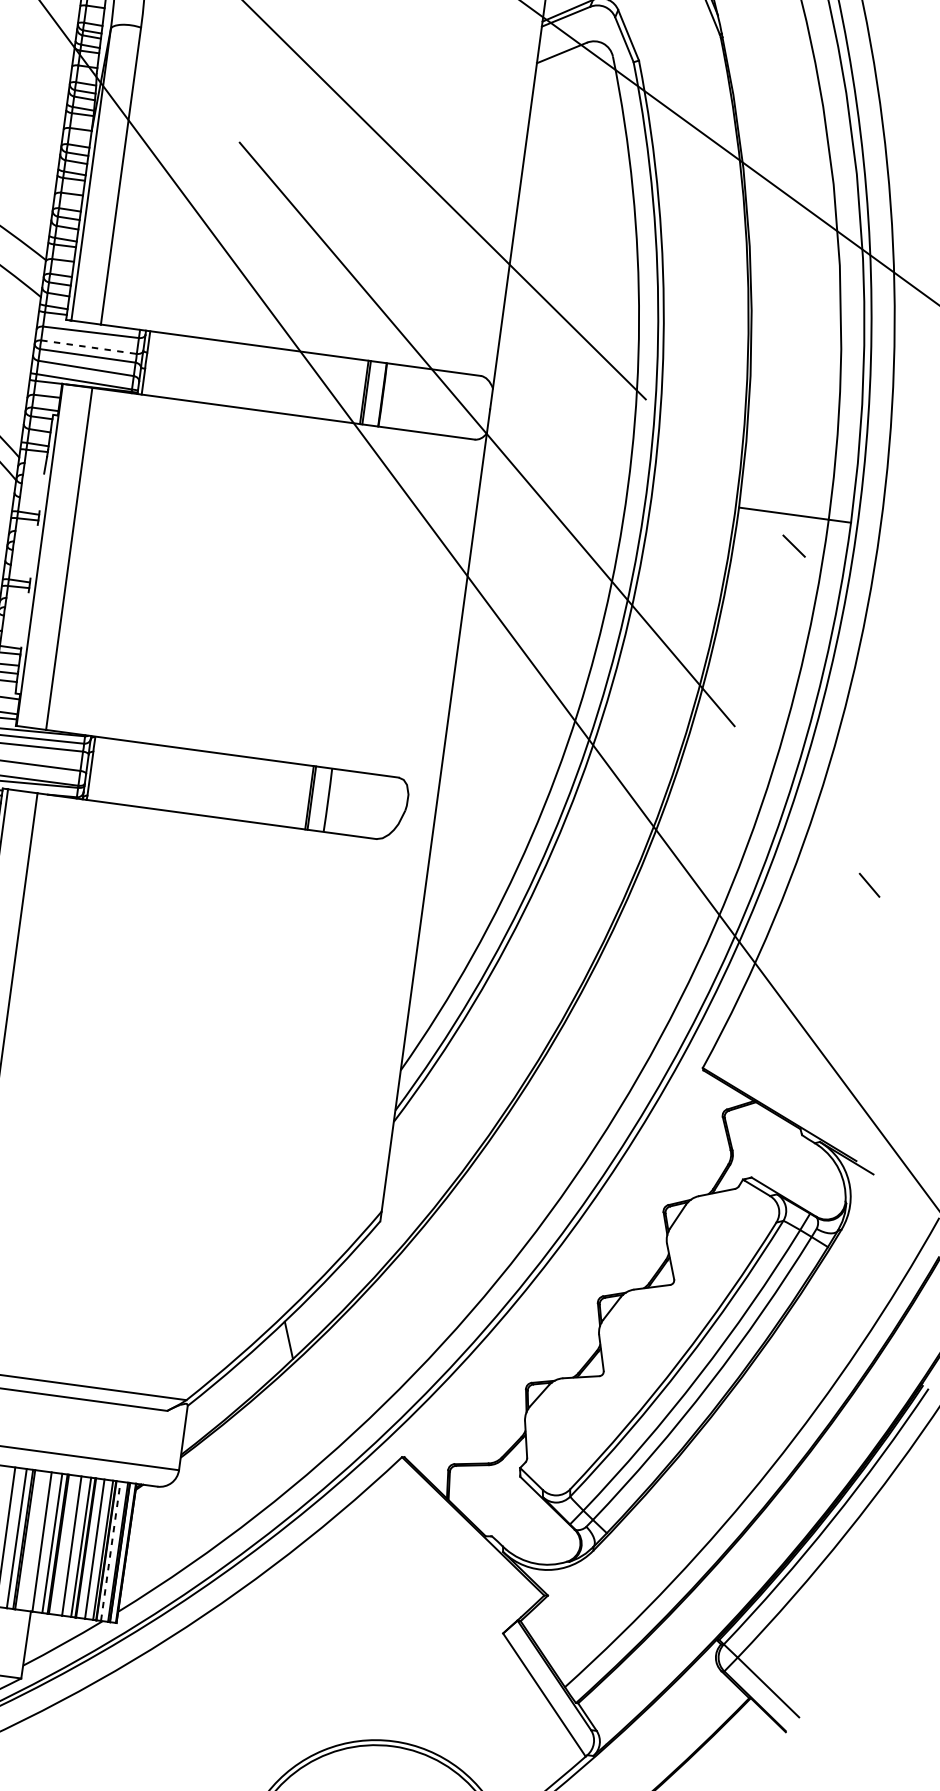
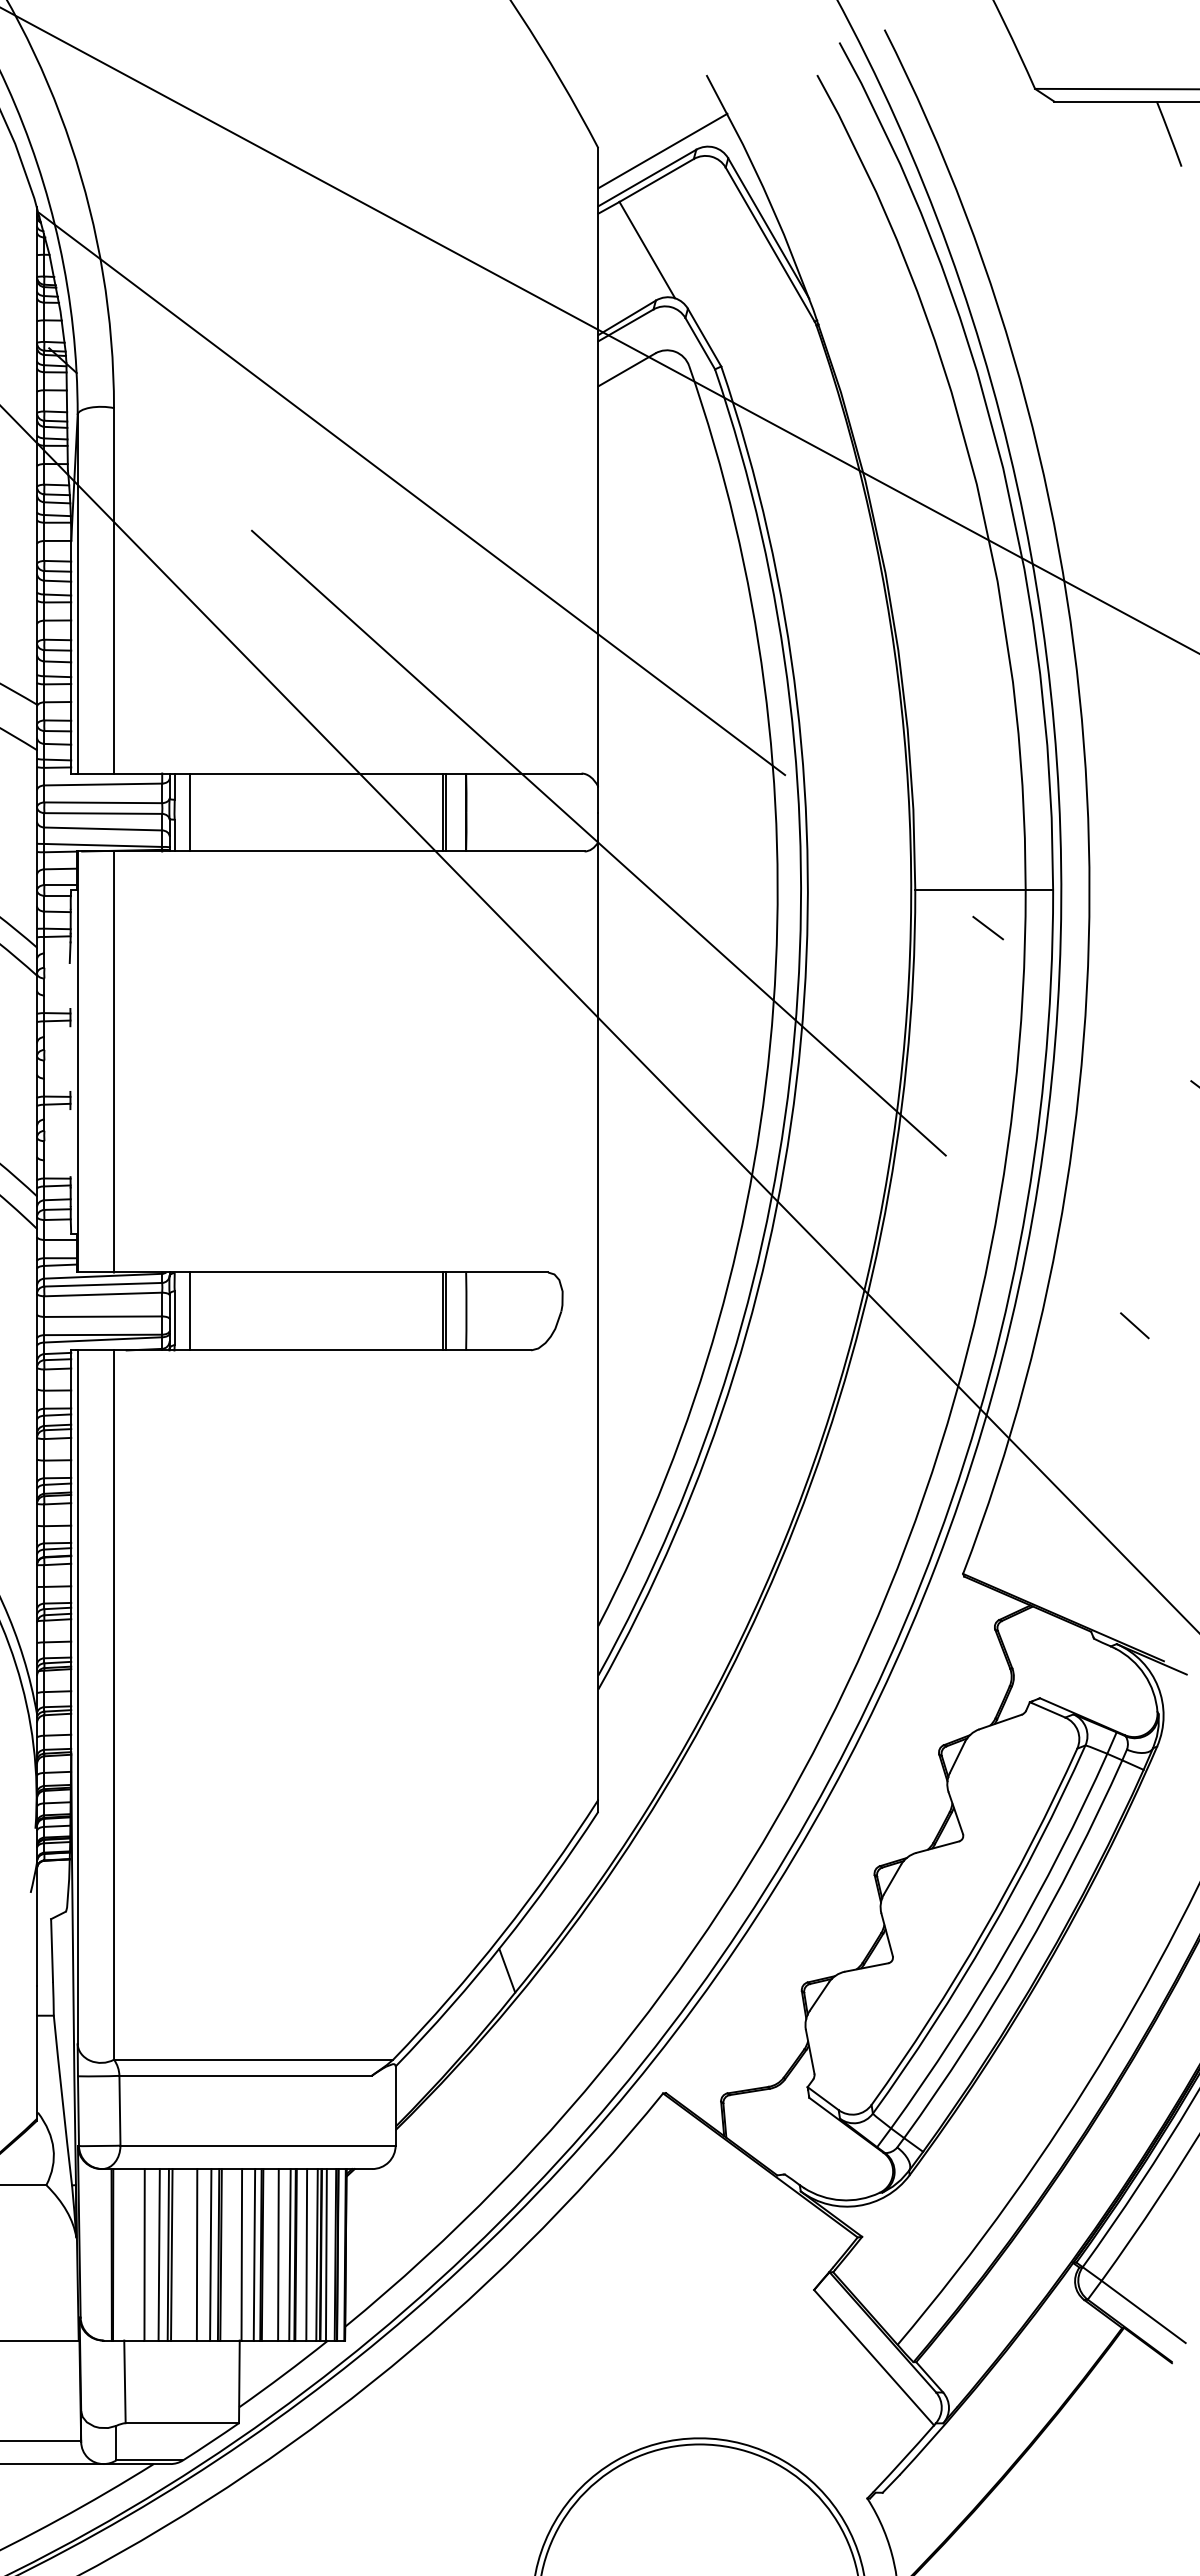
line: (89, 346) -> (103, 802), dashed -> solid
line: (158, 364) -> (190, 812), added
line: (103, 770) -> (190, 1311), added
line: (110, 1551) -> (326, 2254), dashed -> solid

